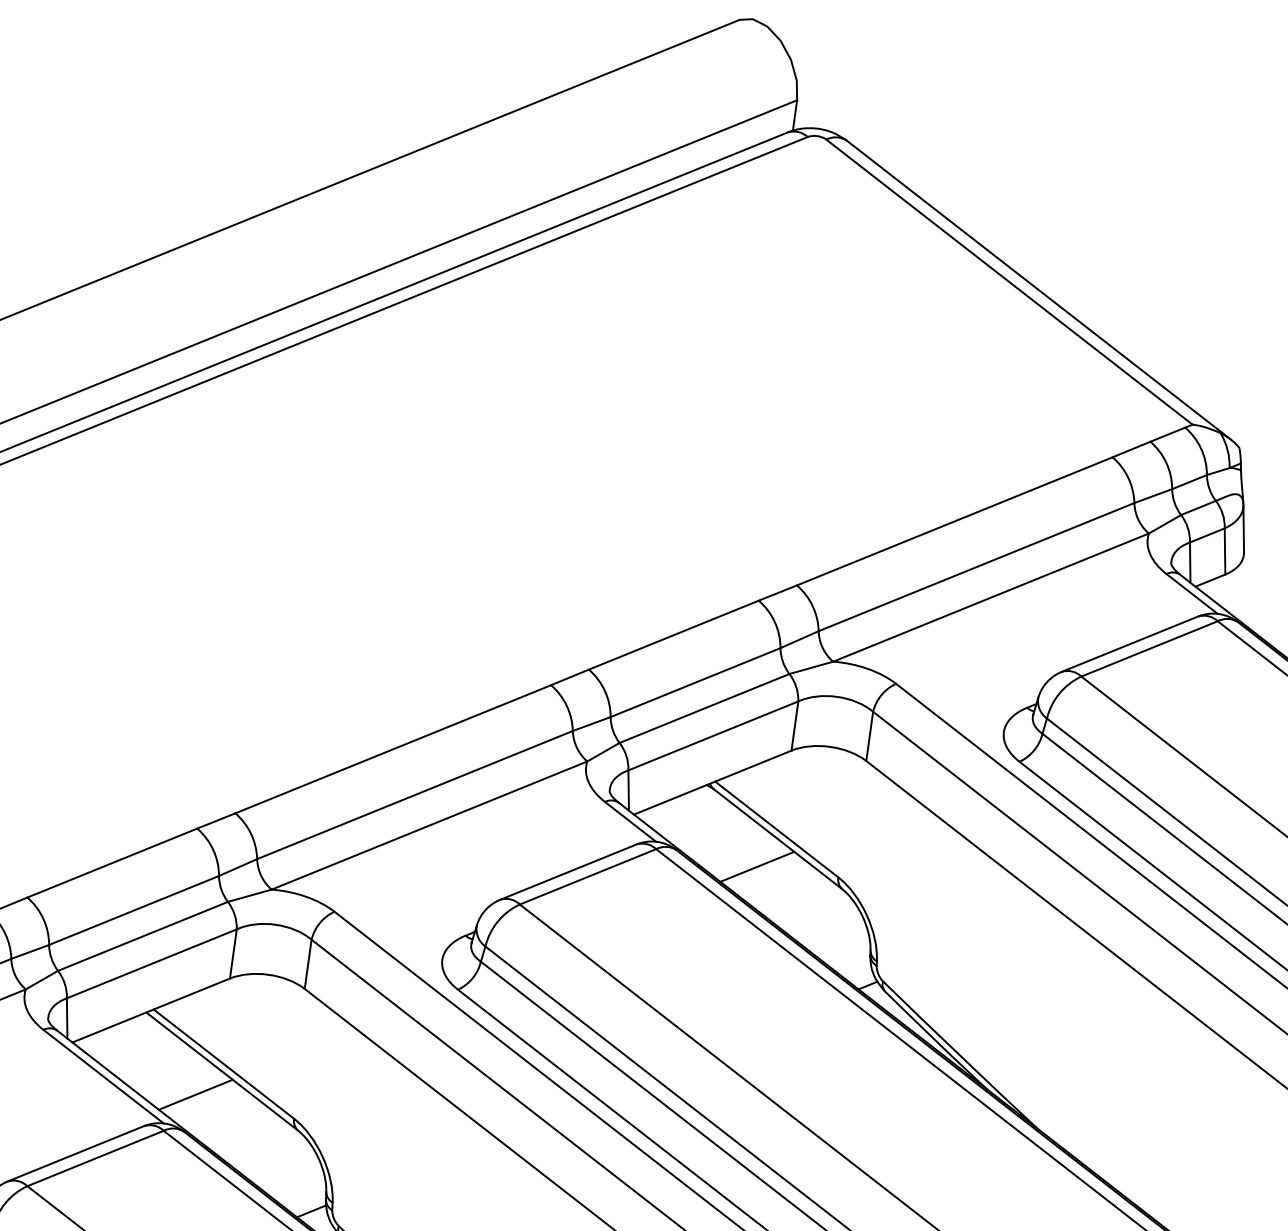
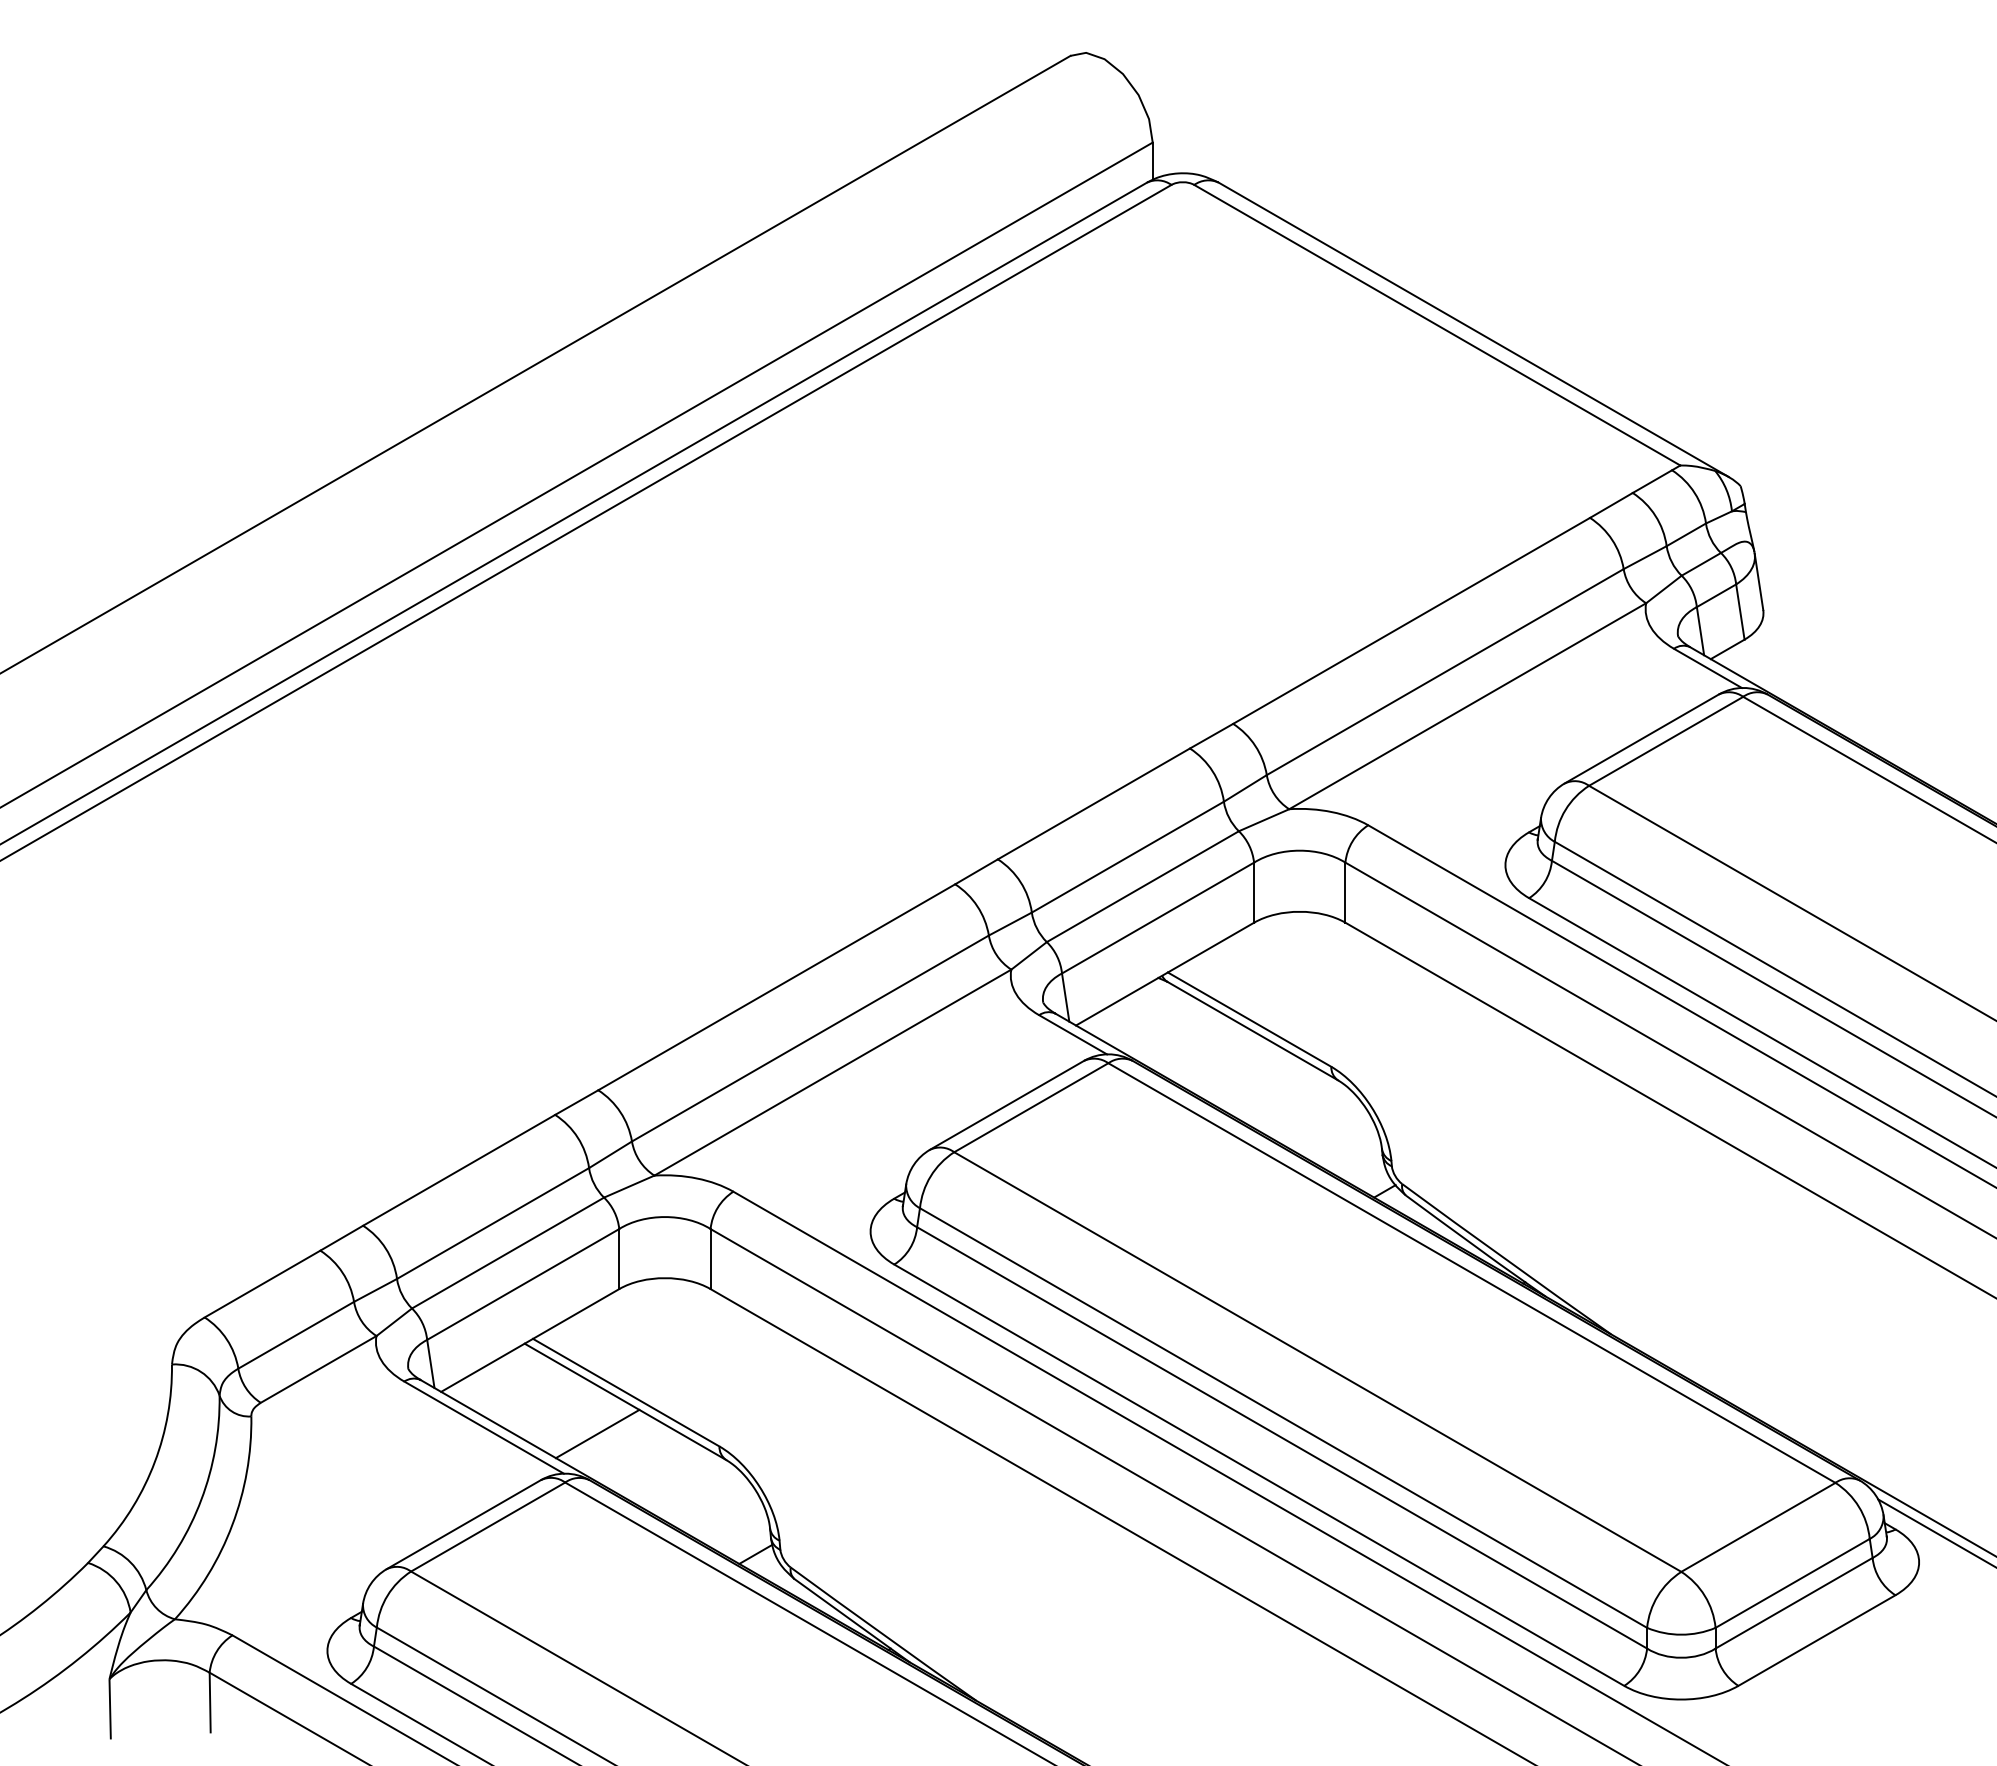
line: (757, 866) -> (1232, 1067), removed

